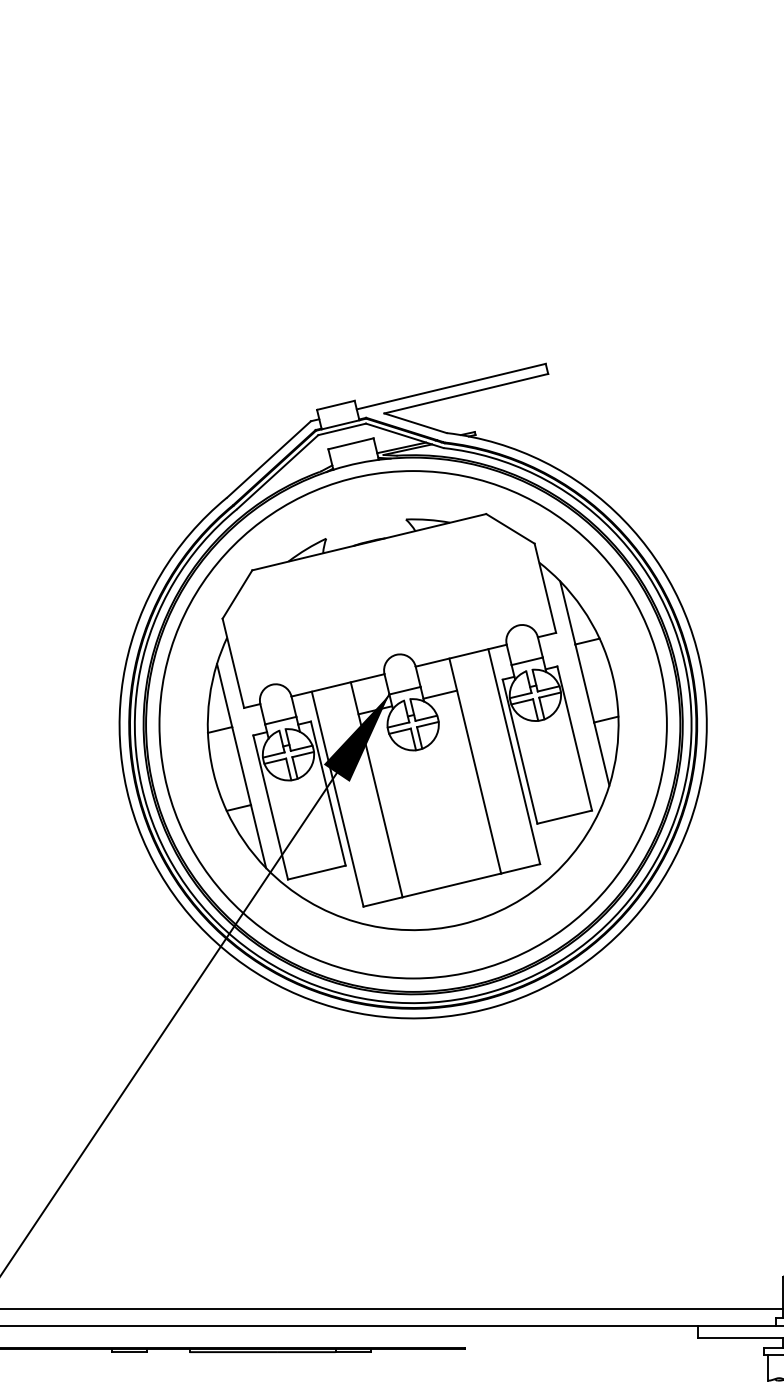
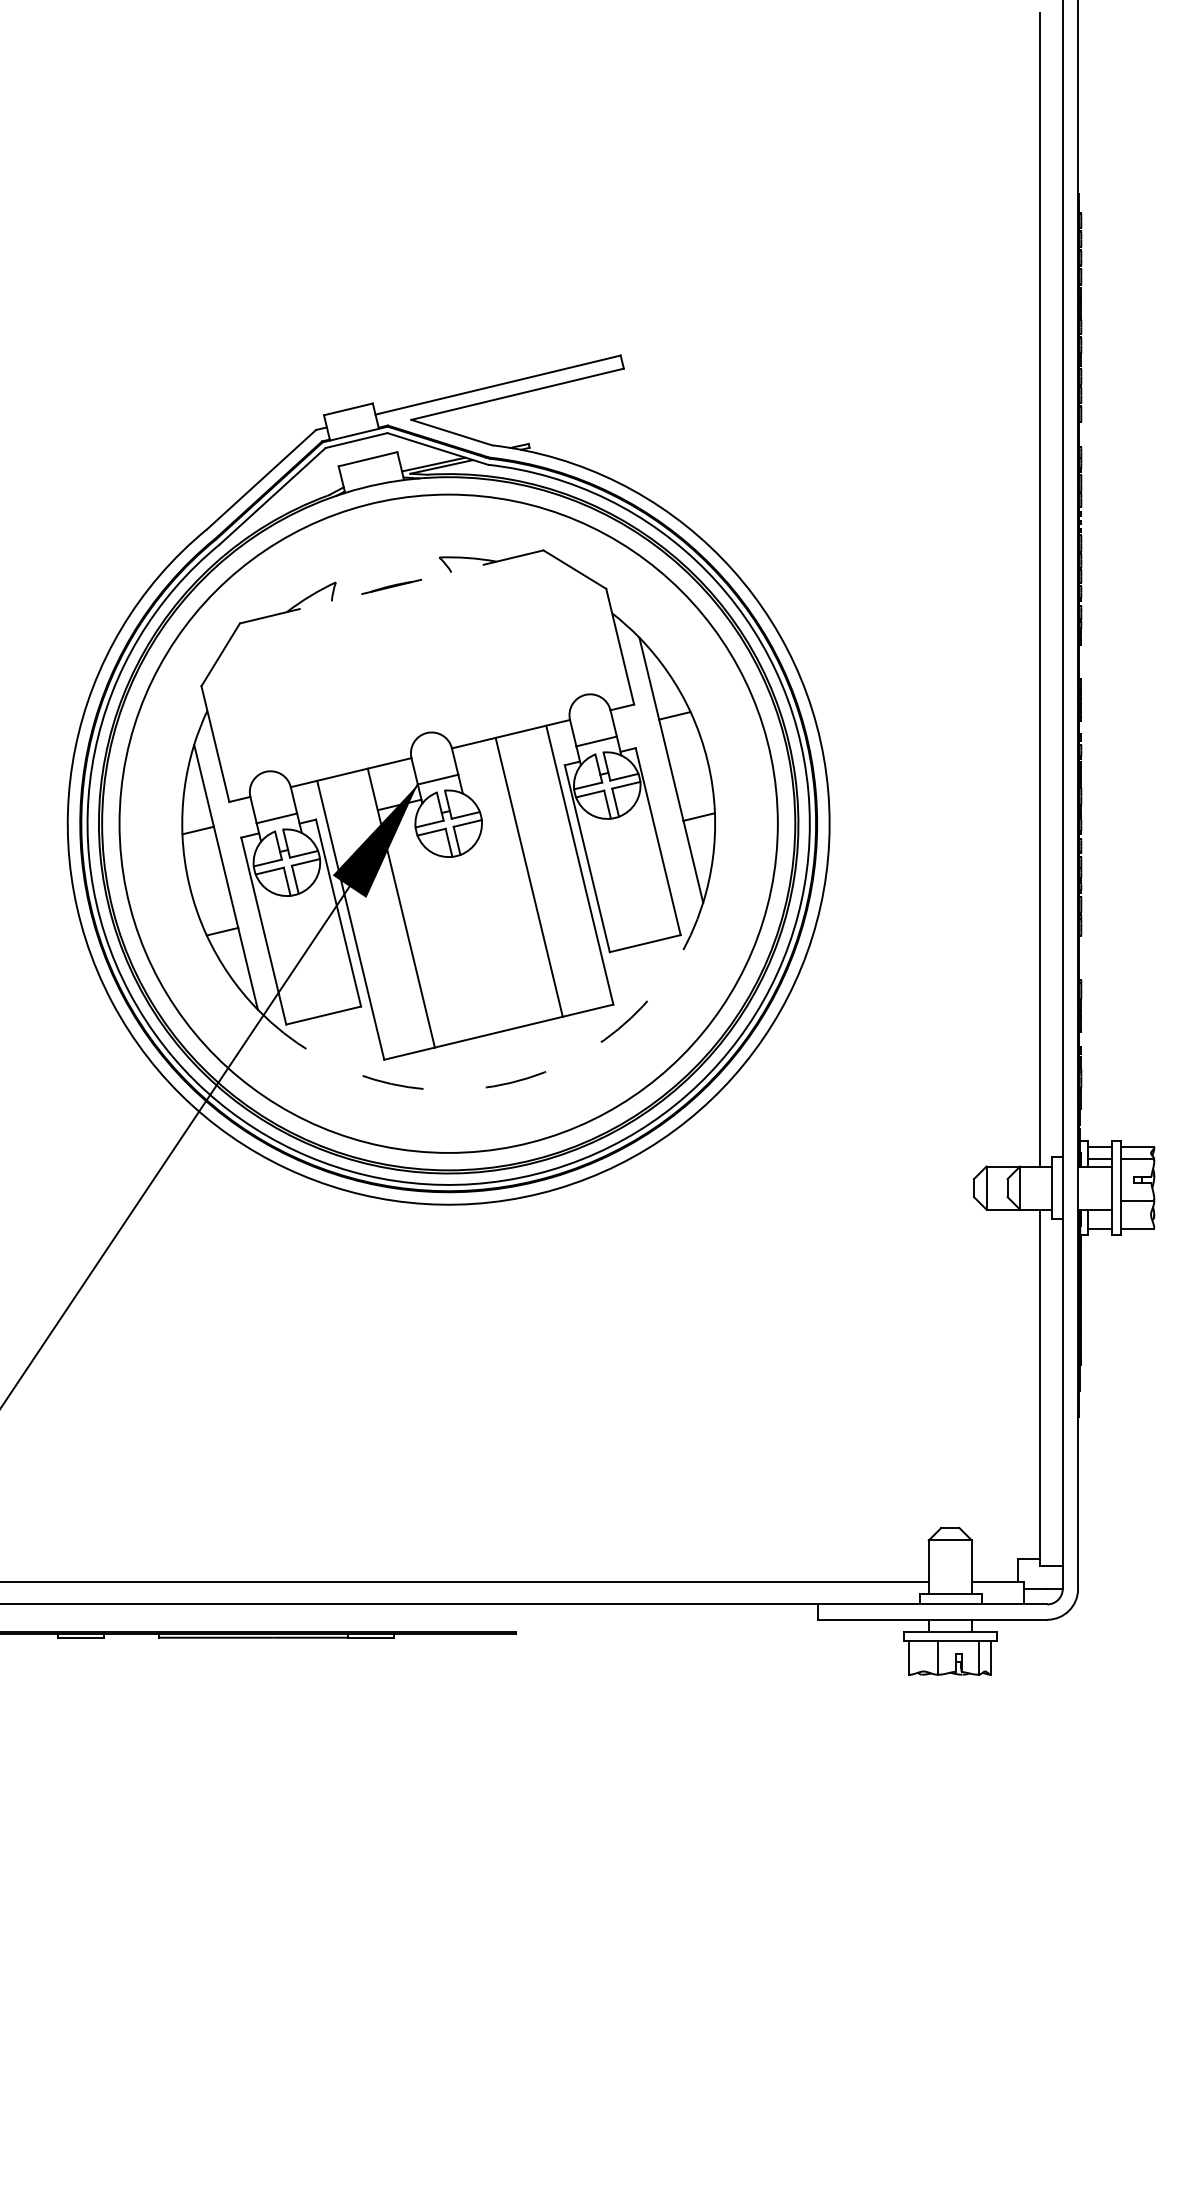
line: (369, 541) -> (392, 586), solid -> dashed
line: (440, 694) -> (483, 784), removed
arc: (461, 924) -> (511, 1082), solid -> dashed

